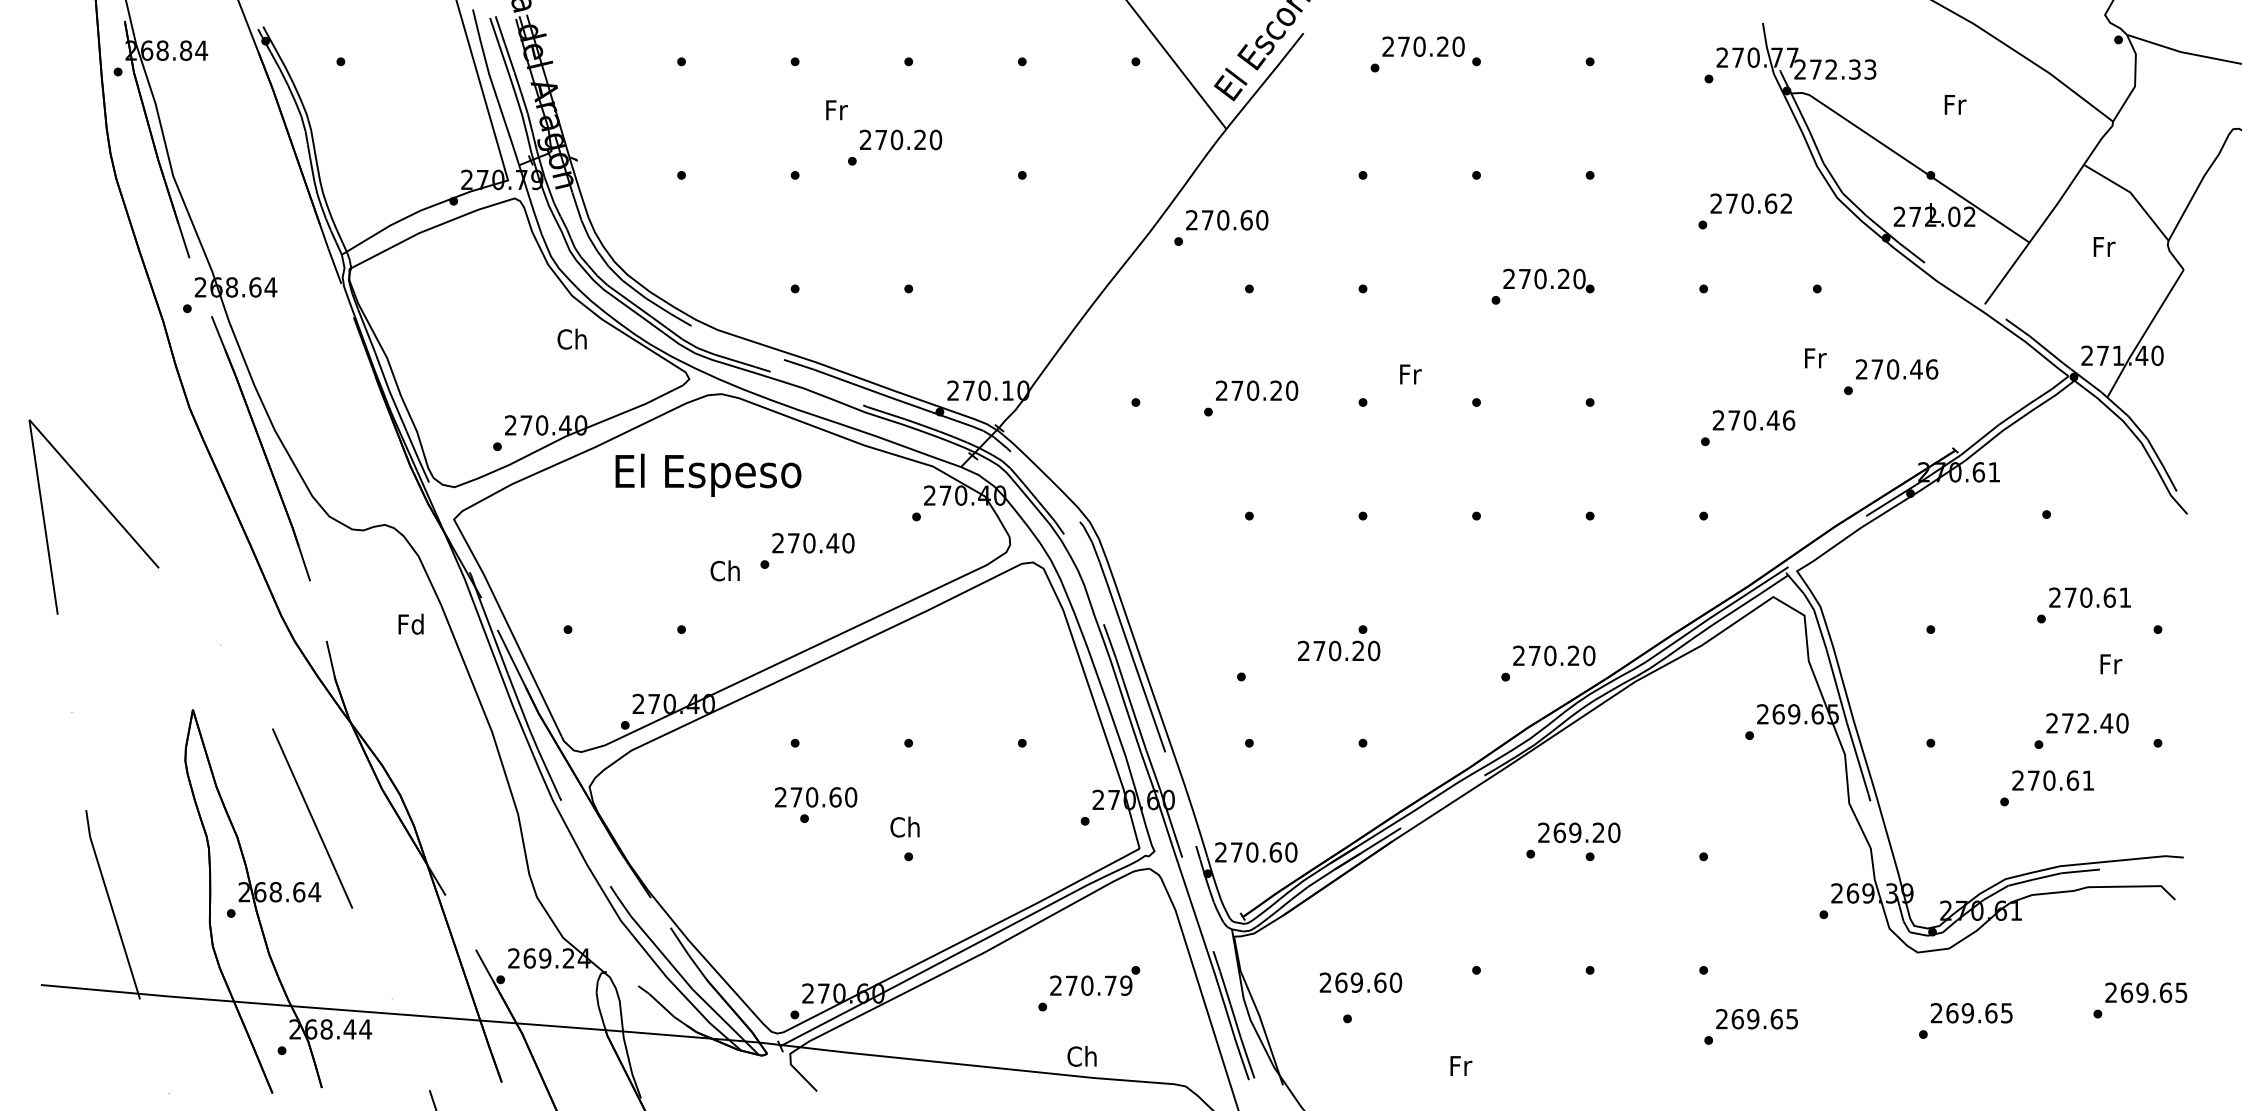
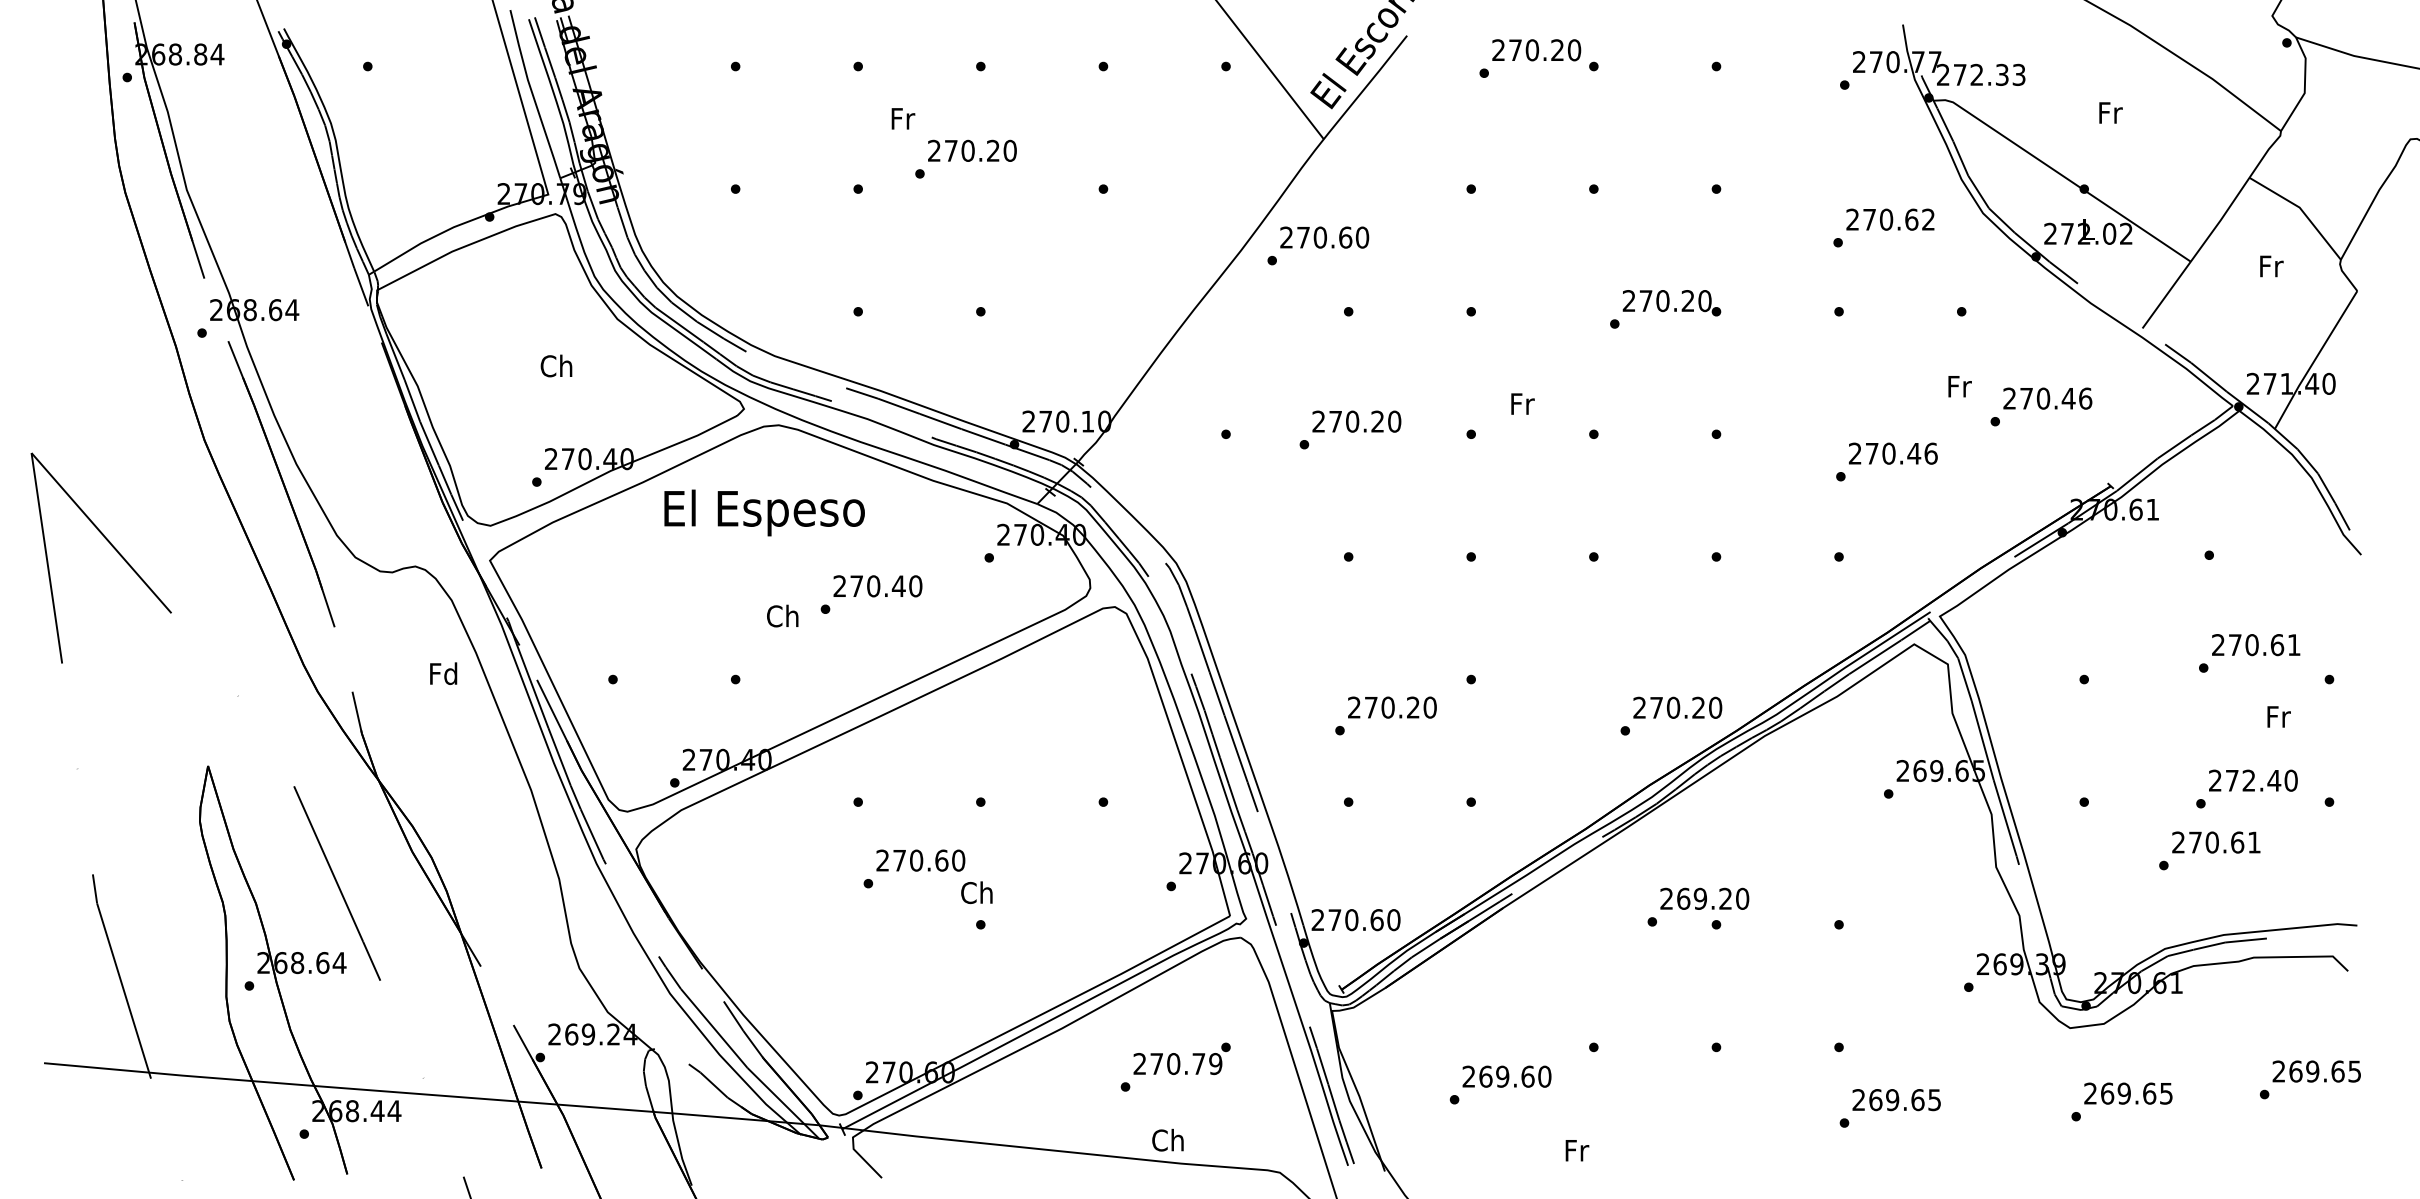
text: (572, 338) -> (556, 365), moved
text: (1339, 650) -> (1392, 707), moved
text: (815, 797) -> (920, 860), moved
text: (1360, 982) -> (1506, 1076), moved

